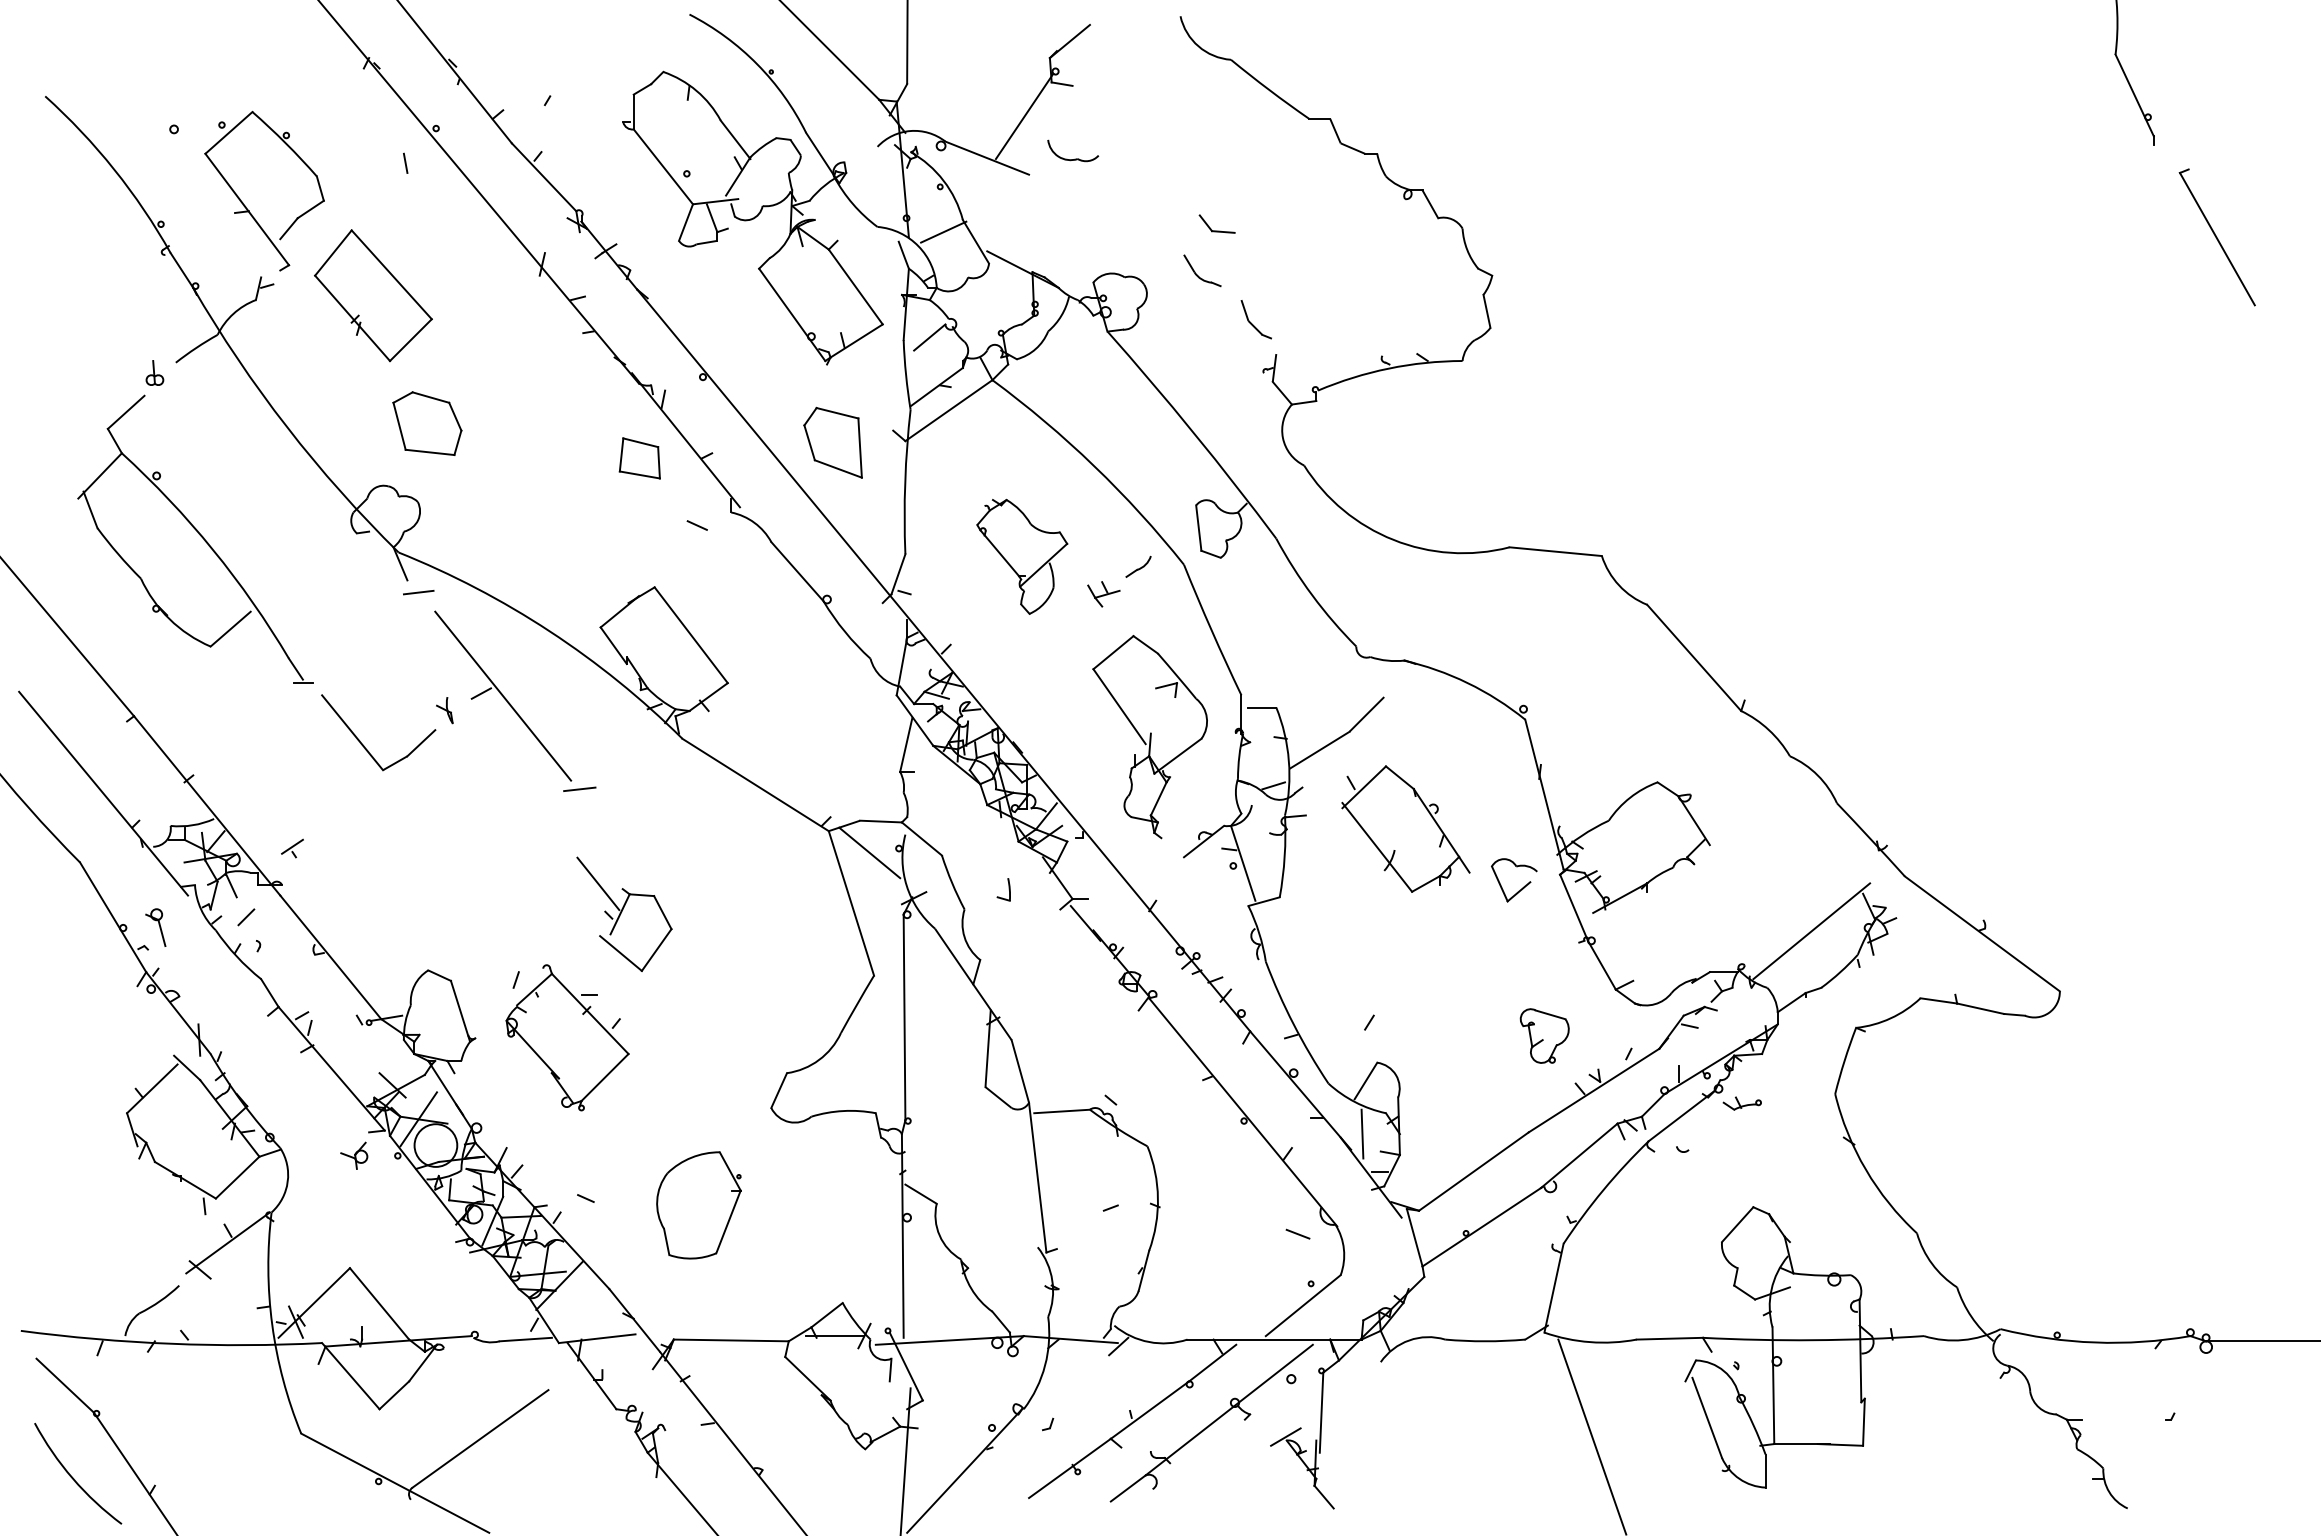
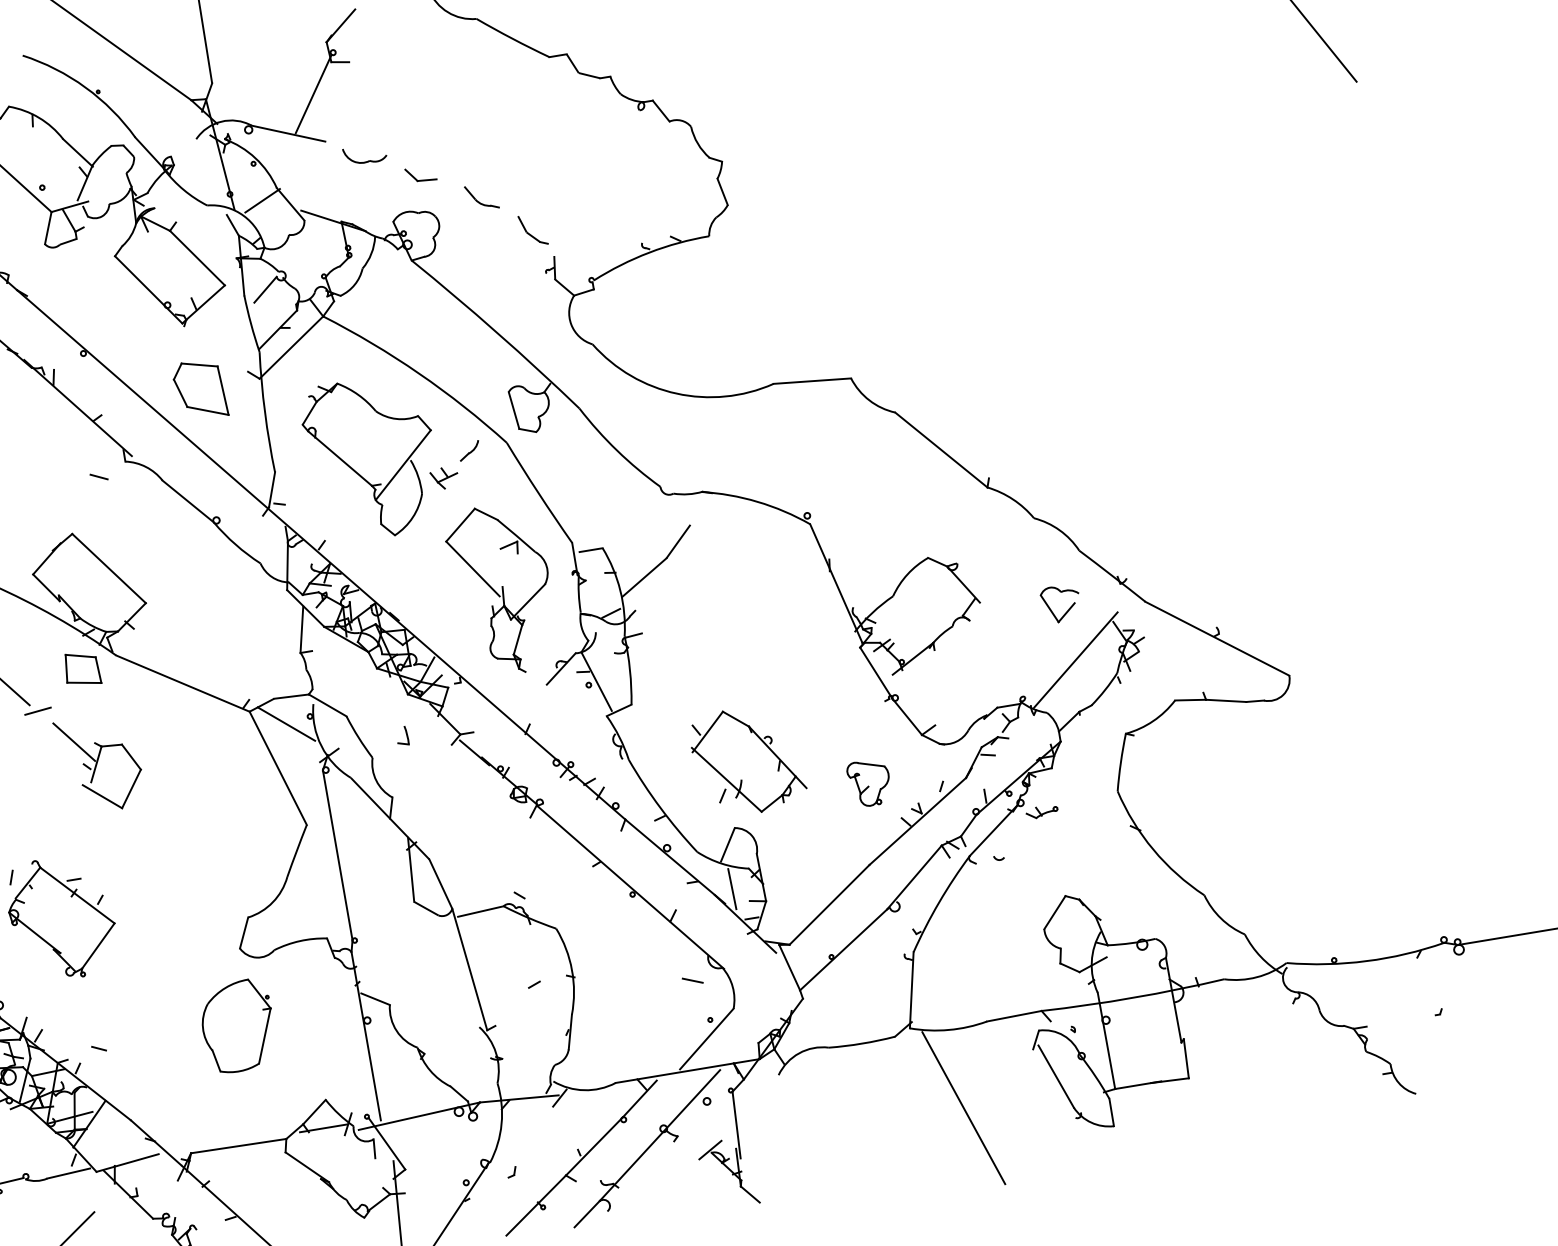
part: (1074, 158) -> (367, 160), moved
part: (1216, 230) -> (421, 179), moved
part: (639, 458) -> (81, 669), moved
part: (1022, 556) -> (372, 458), size x1.67
part: (1405, 828) -> (747, 760), moved
part: (1522, 887) -> (1068, 608), moved
part: (624, 913) -> (99, 763), moved
part: (698, 1205) -> (237, 1026), moved

